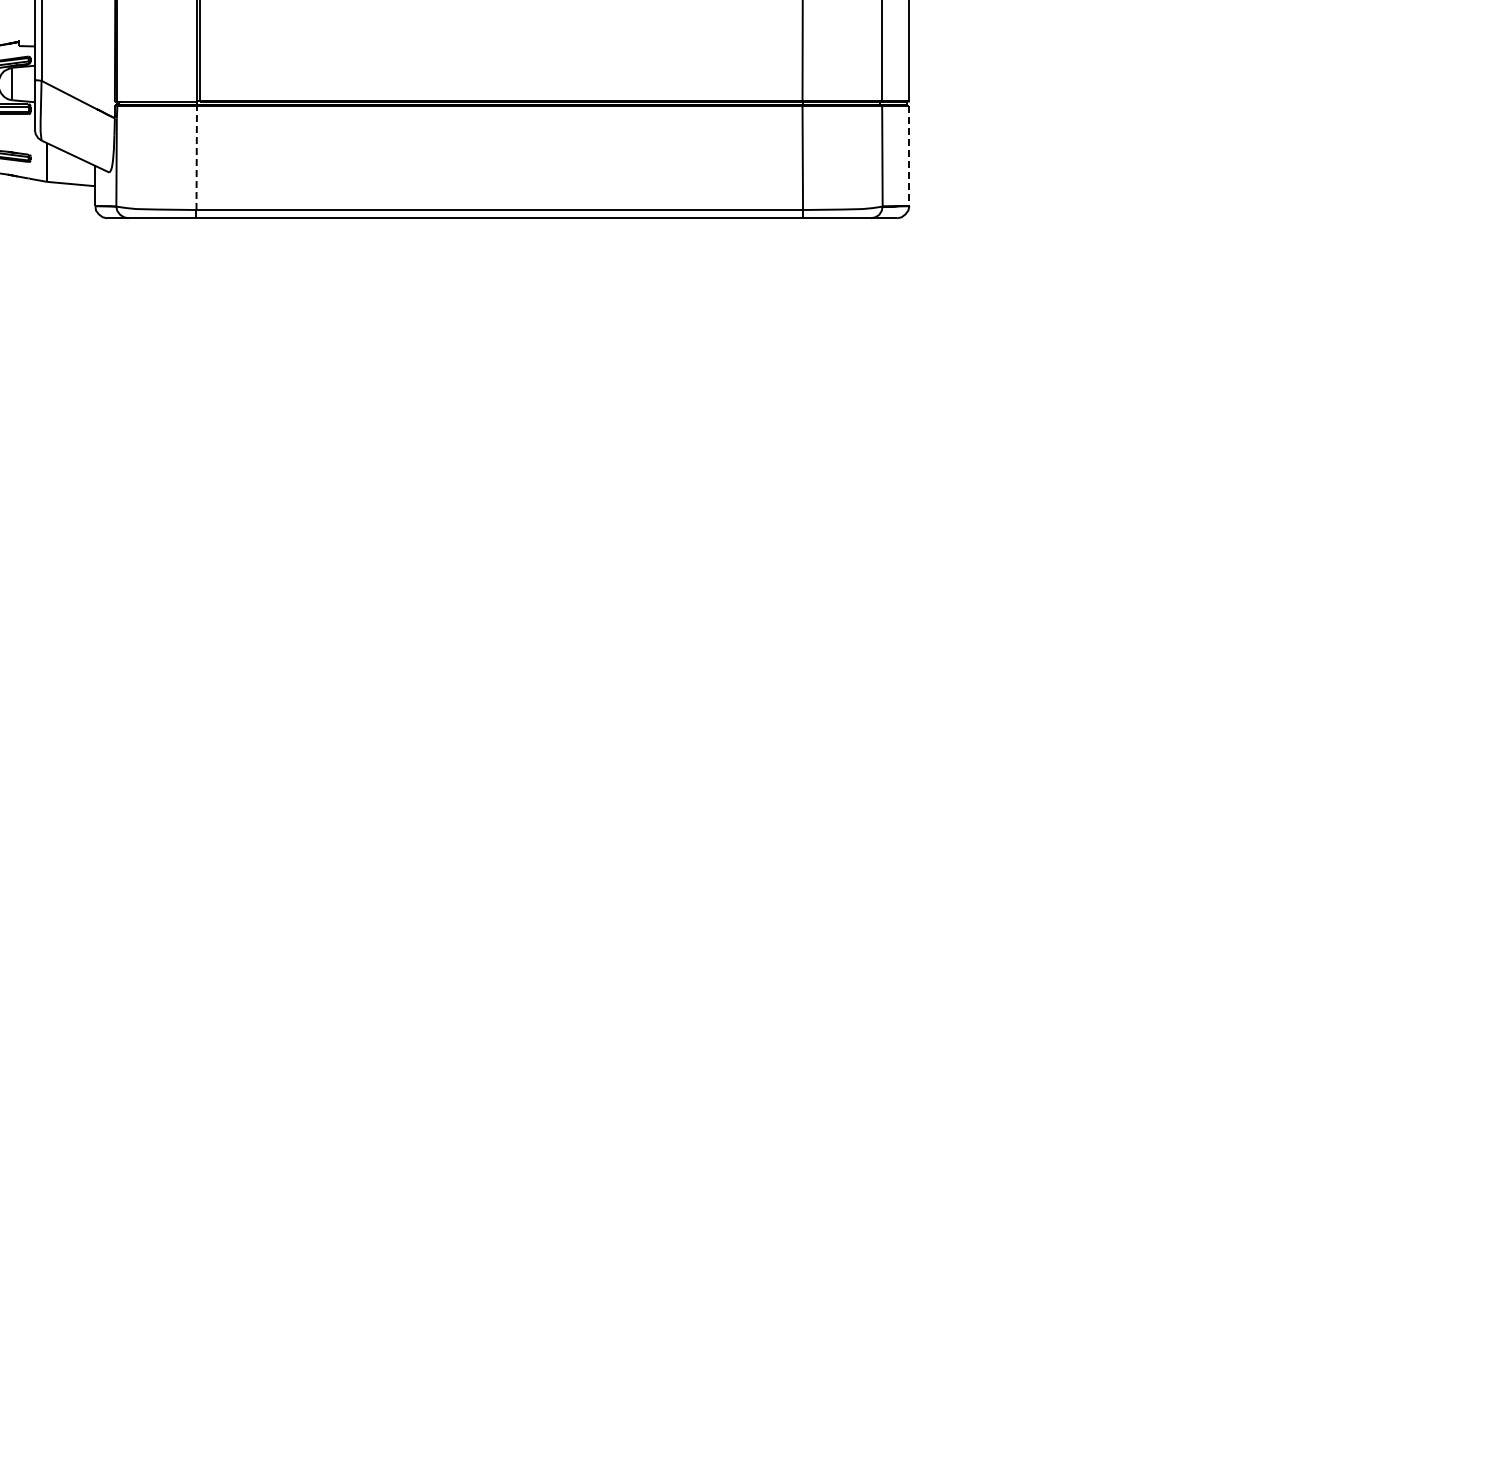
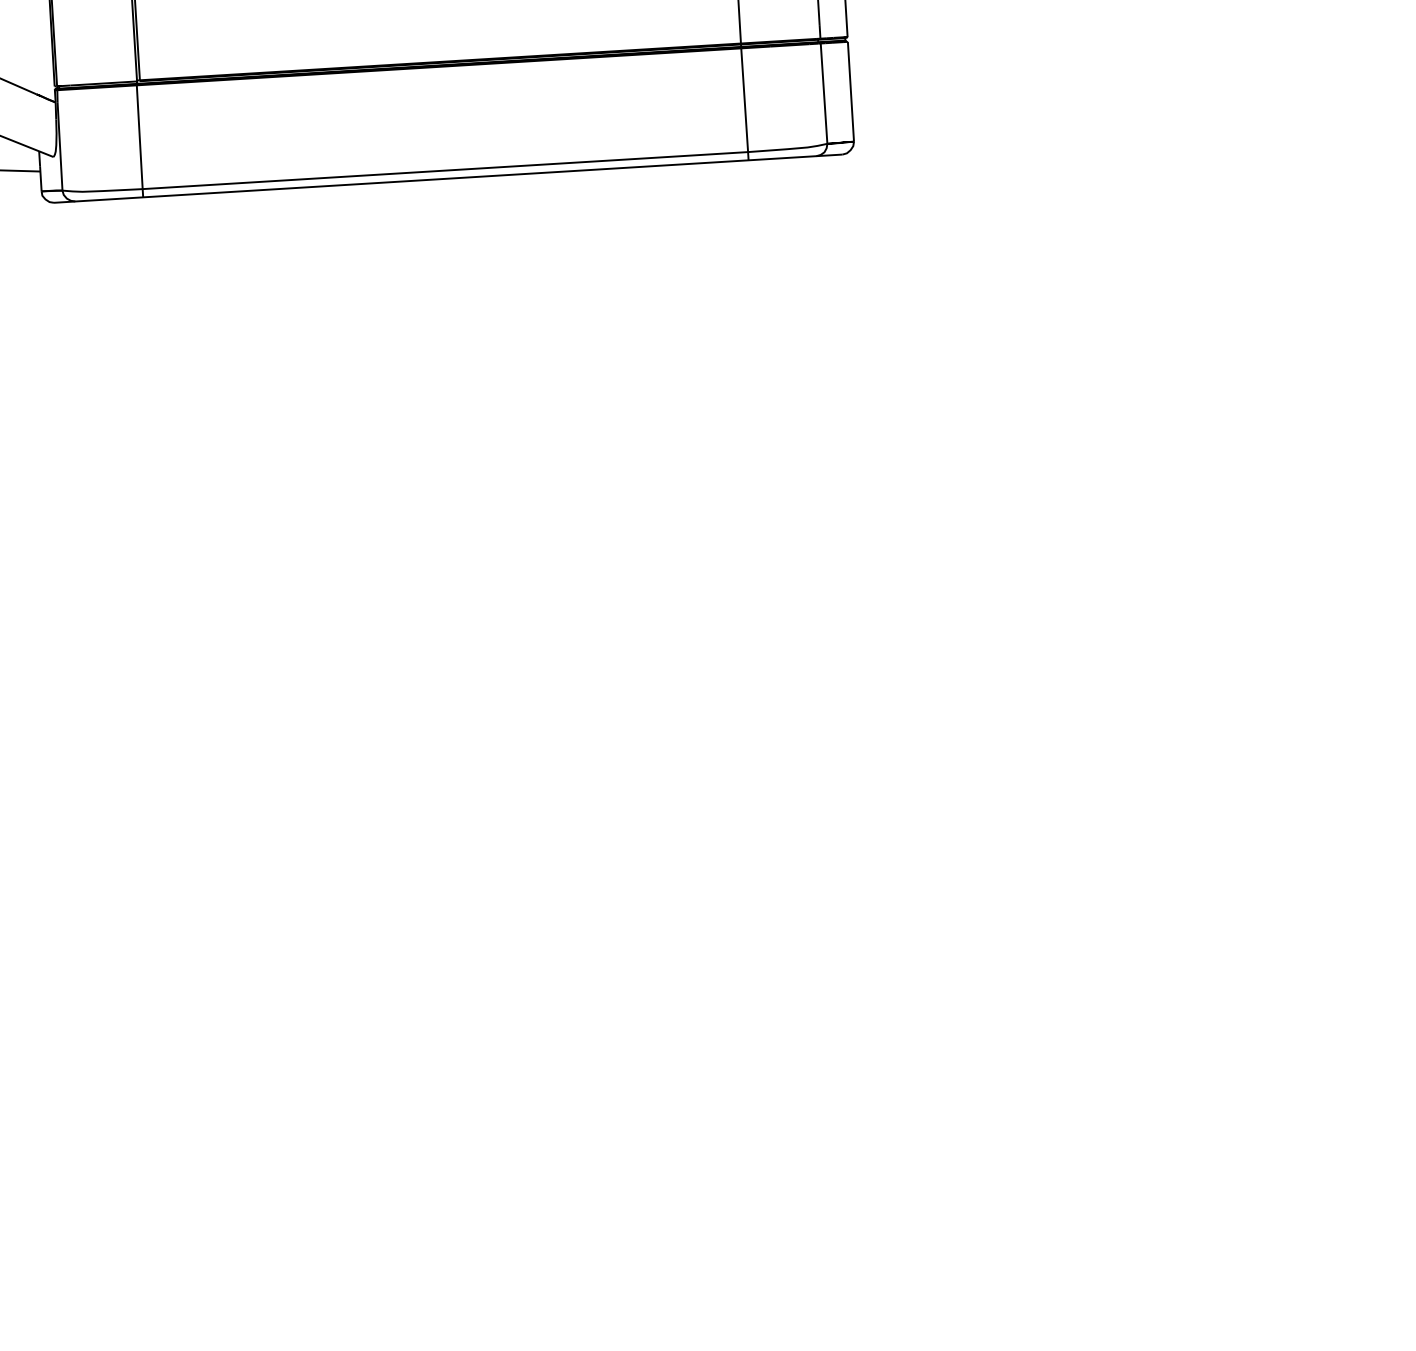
line: (909, 156) -> (851, 92), dashed -> solid
line: (196, 158) -> (139, 137), dashed -> solid

